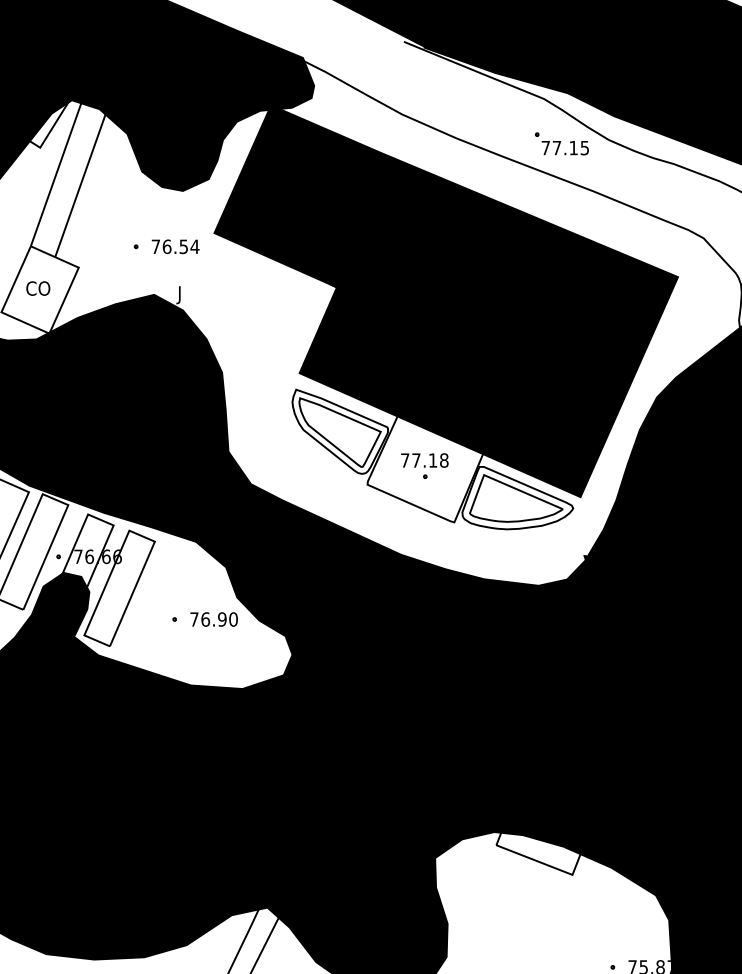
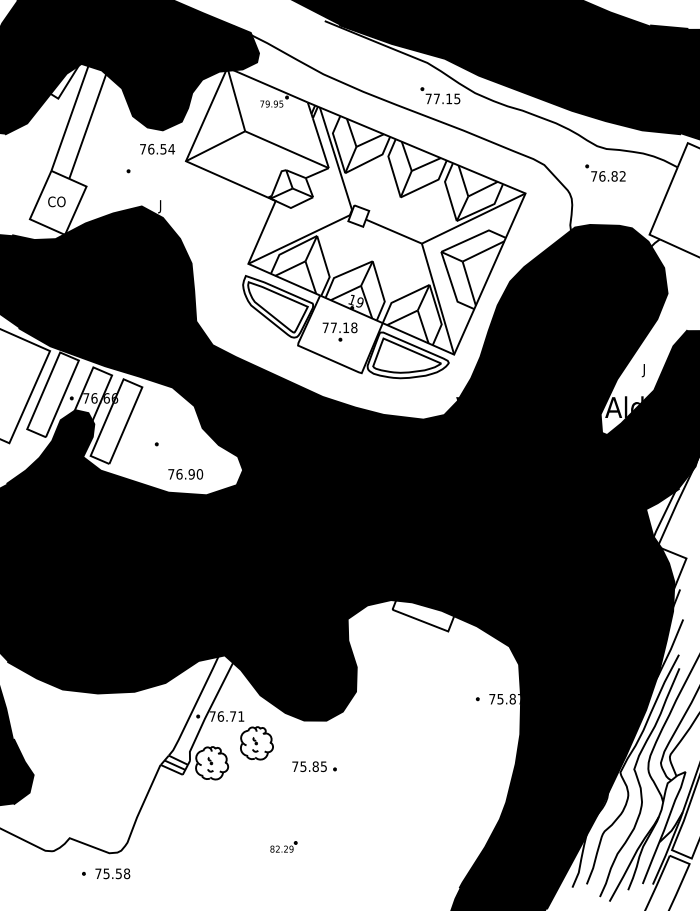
text: (175, 247) -> (157, 149), moved
fill: (445, 300) -> (355, 210), removed
text: (213, 619) -> (185, 474), moved

